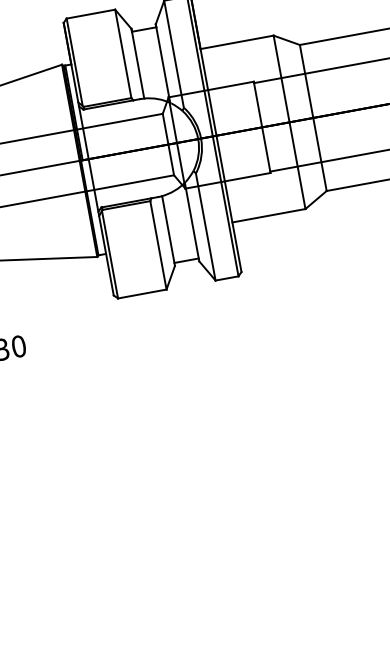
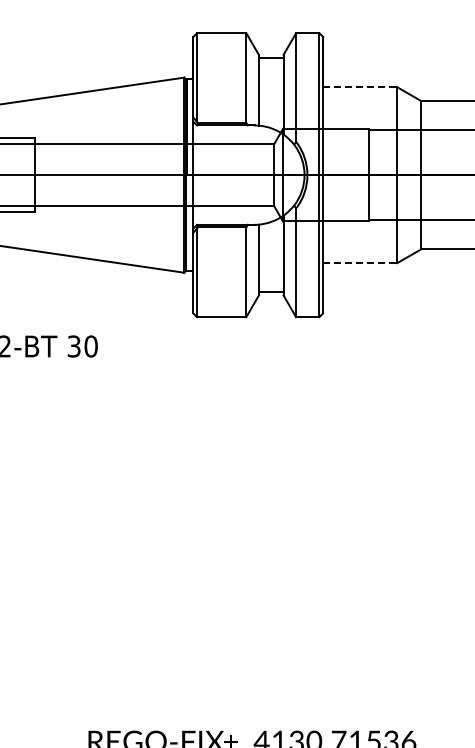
line: (237, 42) -> (360, 87), solid -> dashed
line: (269, 216) -> (360, 263), solid -> dashed

